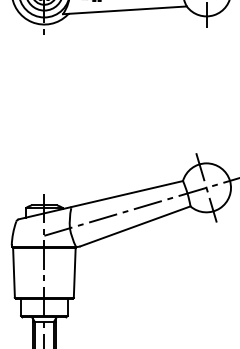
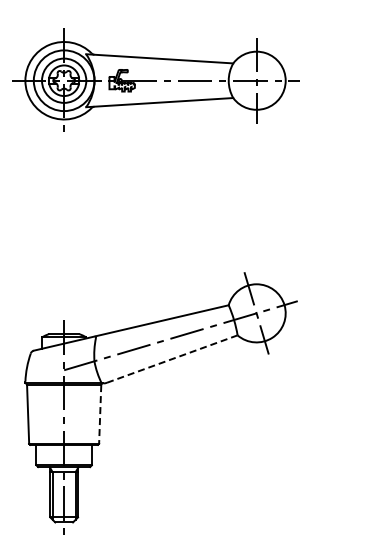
line: (135, 225) -> (172, 358), solid -> dashed
line: (74, 273) -> (100, 414), solid -> dashed

